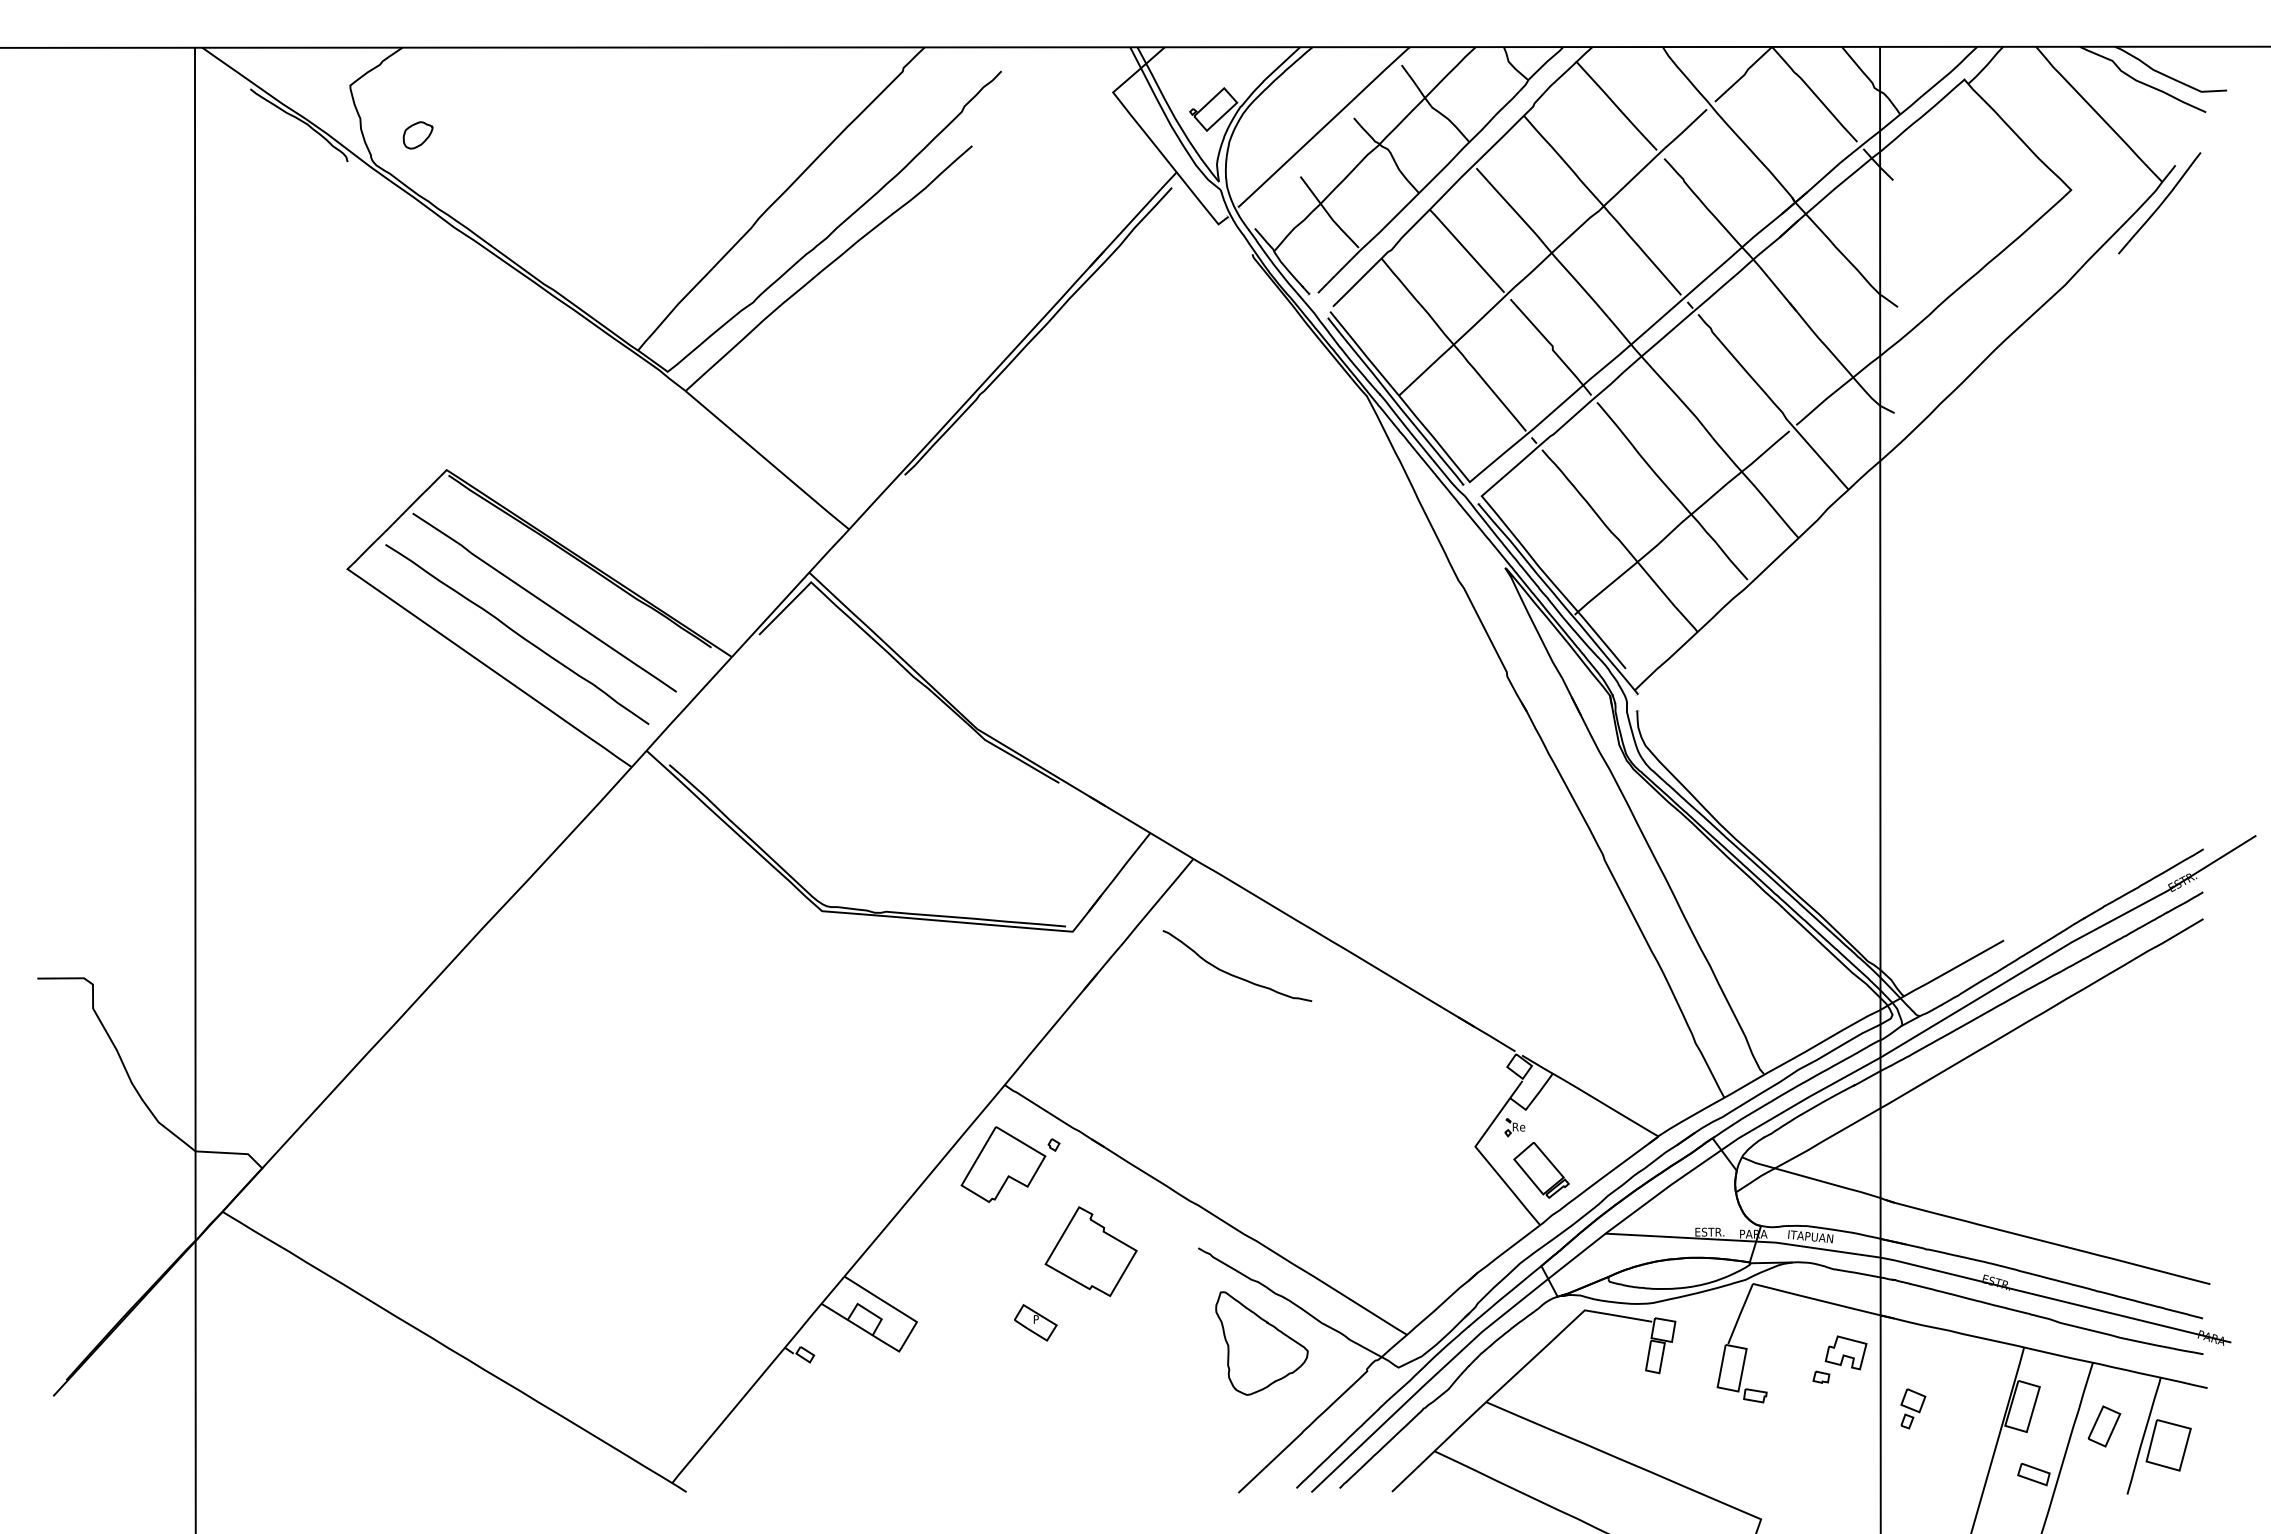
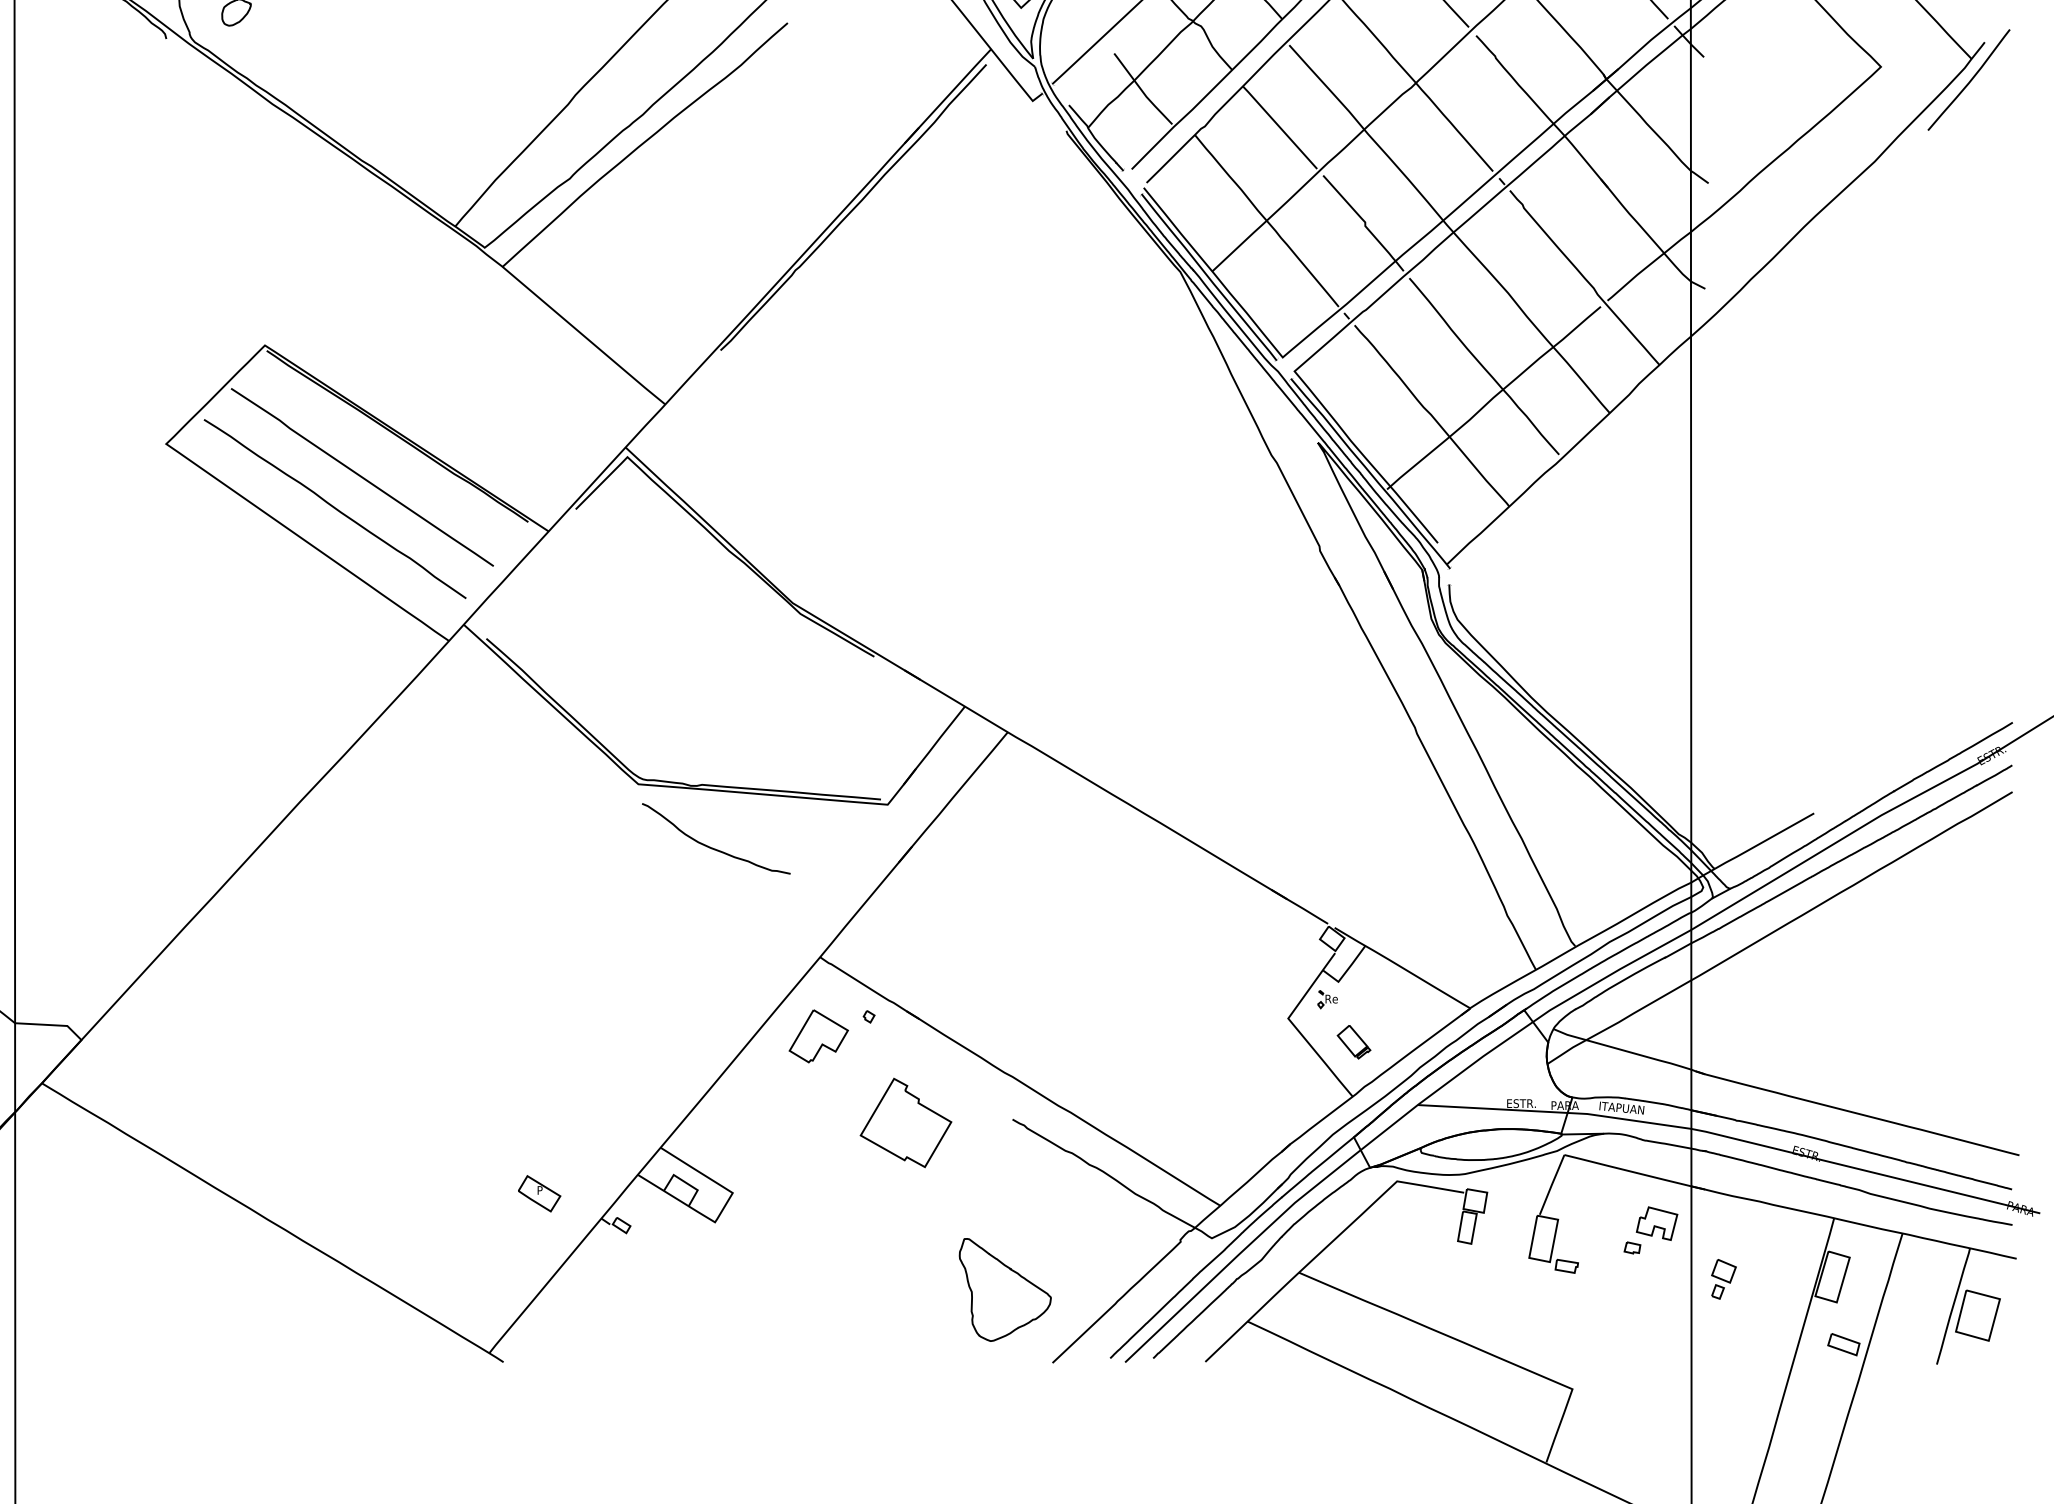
curve: (1233, 974) -> (712, 847), moved
part: (1003, 1164) -> (818, 1036), size x0.7
part: (1541, 1170) -> (1354, 1042), size x0.6
part: (1035, 1322) -> (539, 1193), moved
part: (1261, 1343) -> (1004, 1289), moved
part: (2104, 1426) -> (1914, 1296), removed

